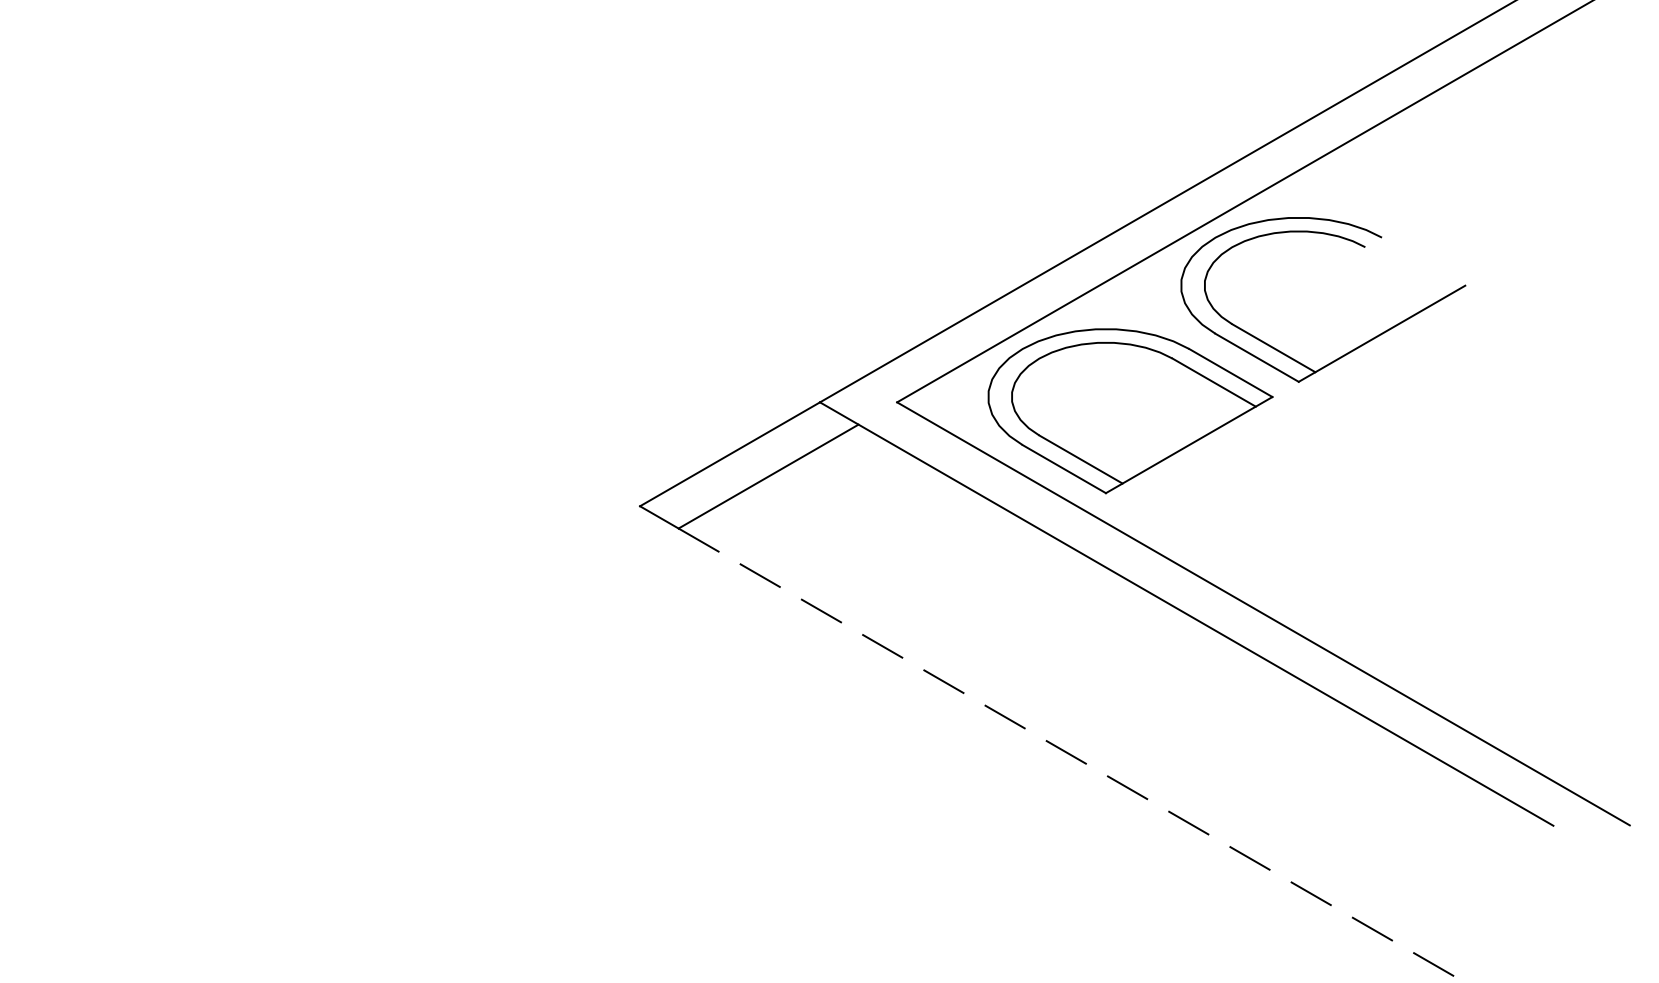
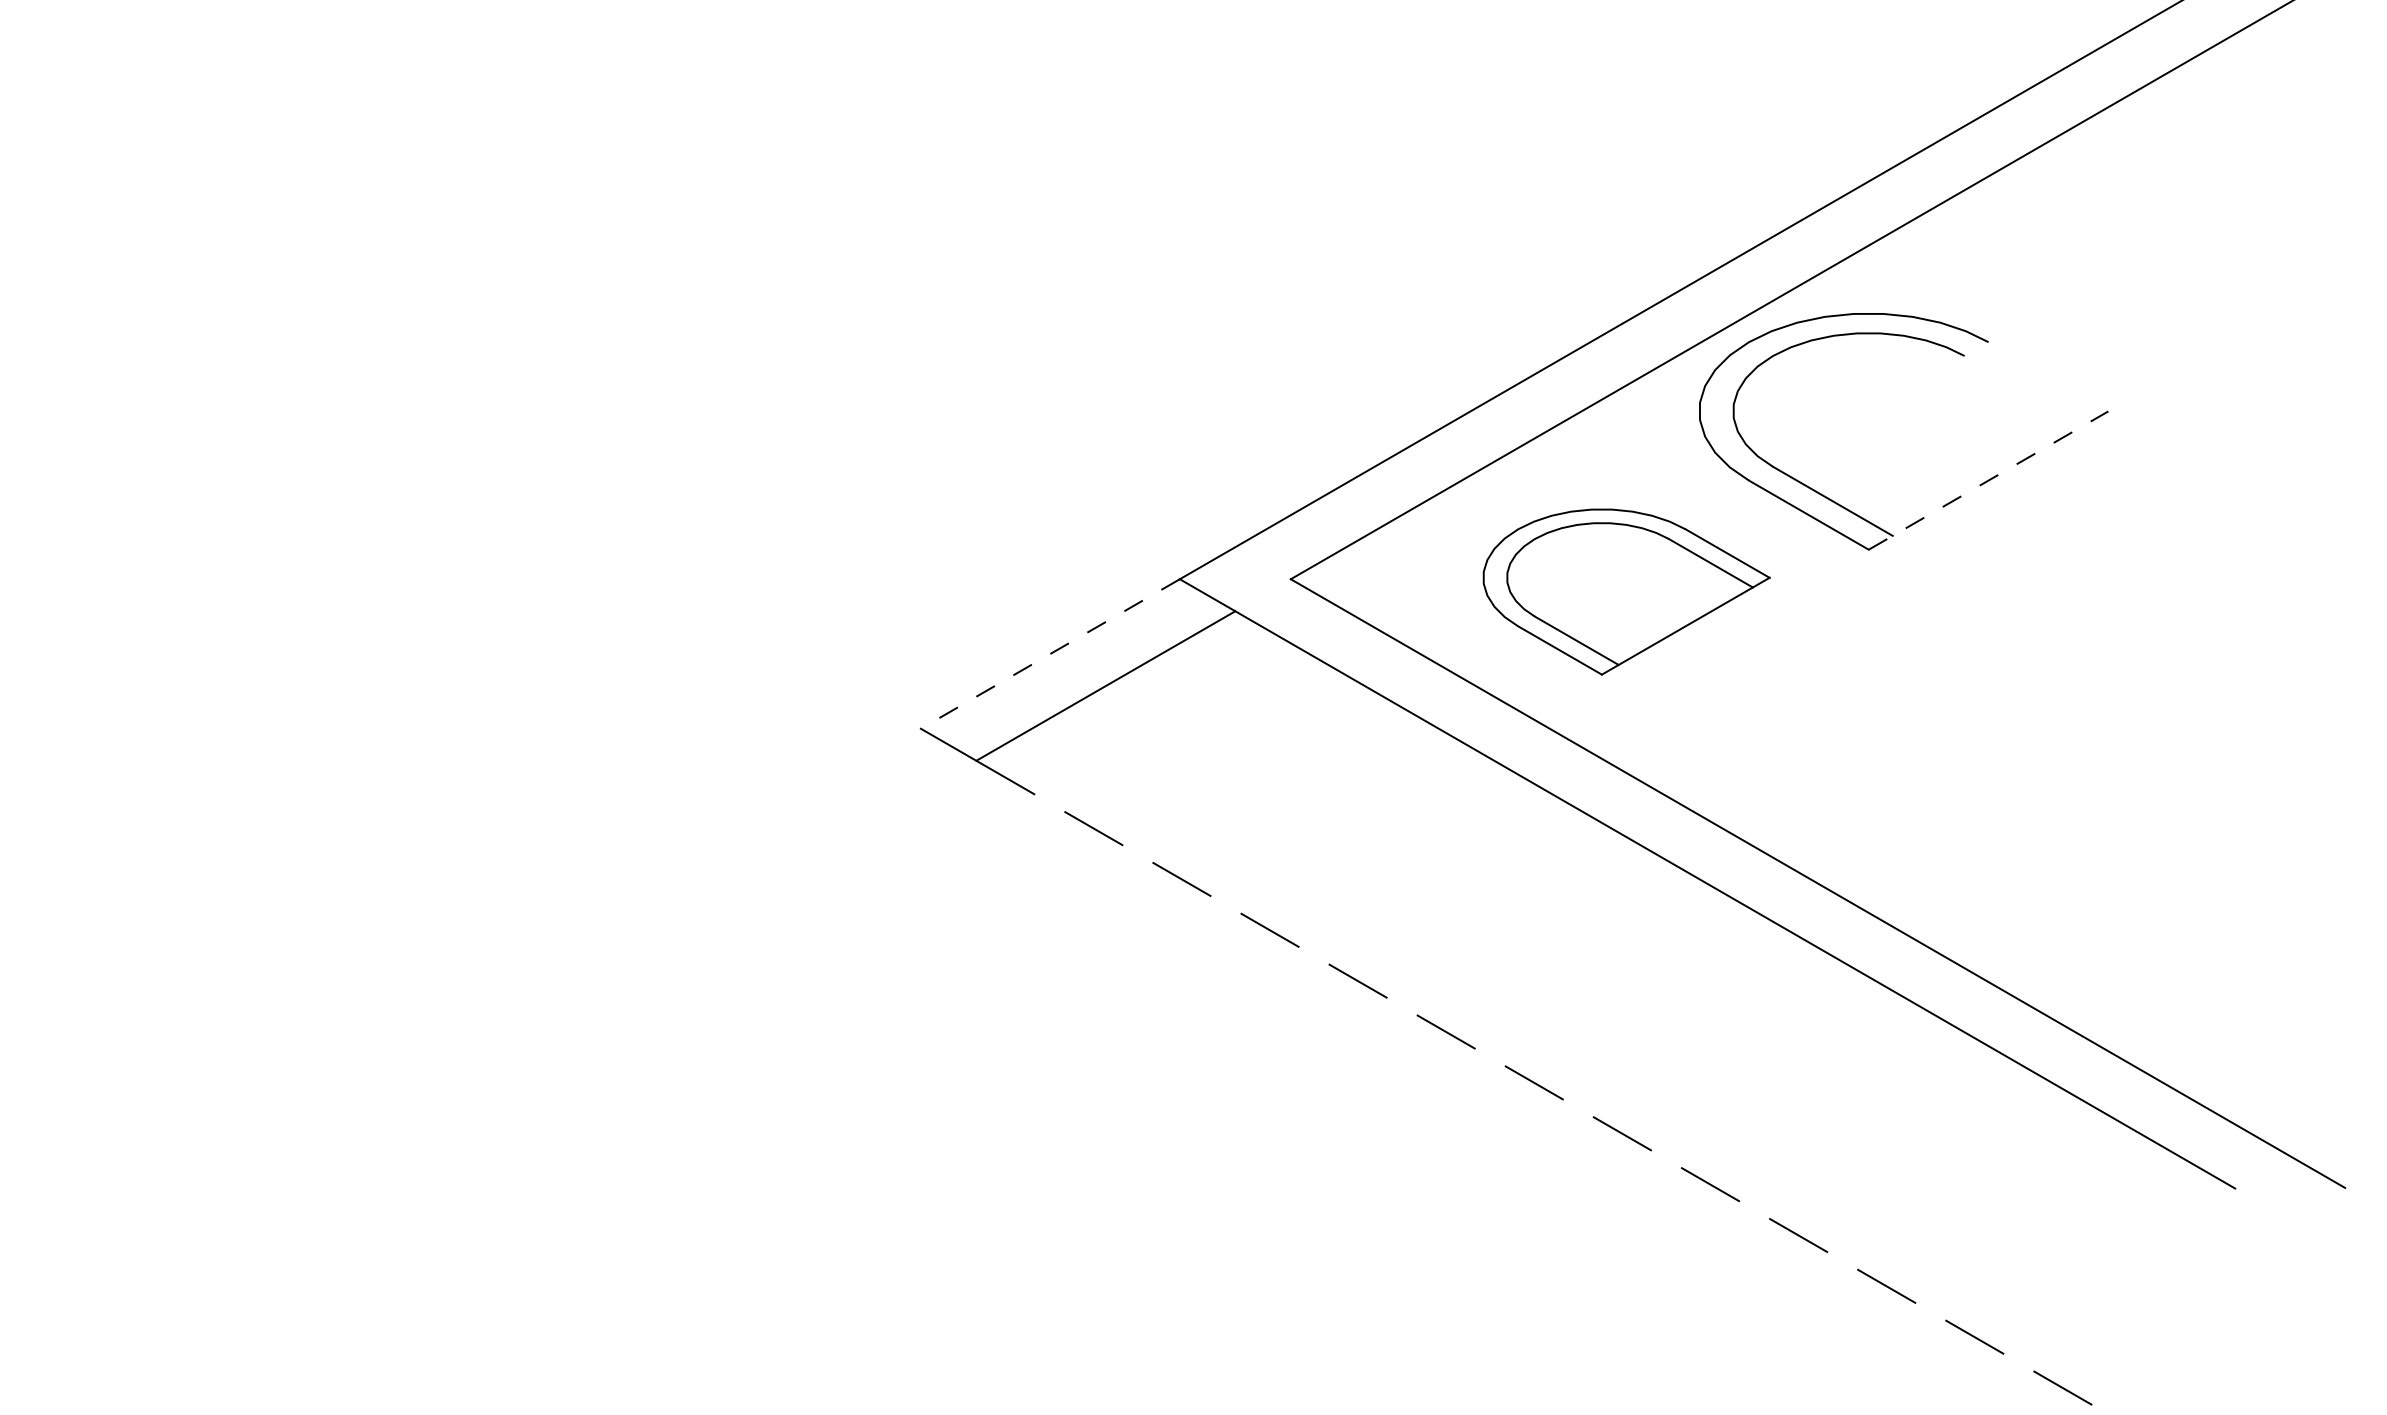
line: (1382, 333) -> (1989, 480), solid -> dashed
part: (1130, 411) -> (1626, 592), size x0.7
line: (730, 454) -> (1051, 654), solid -> dashed

